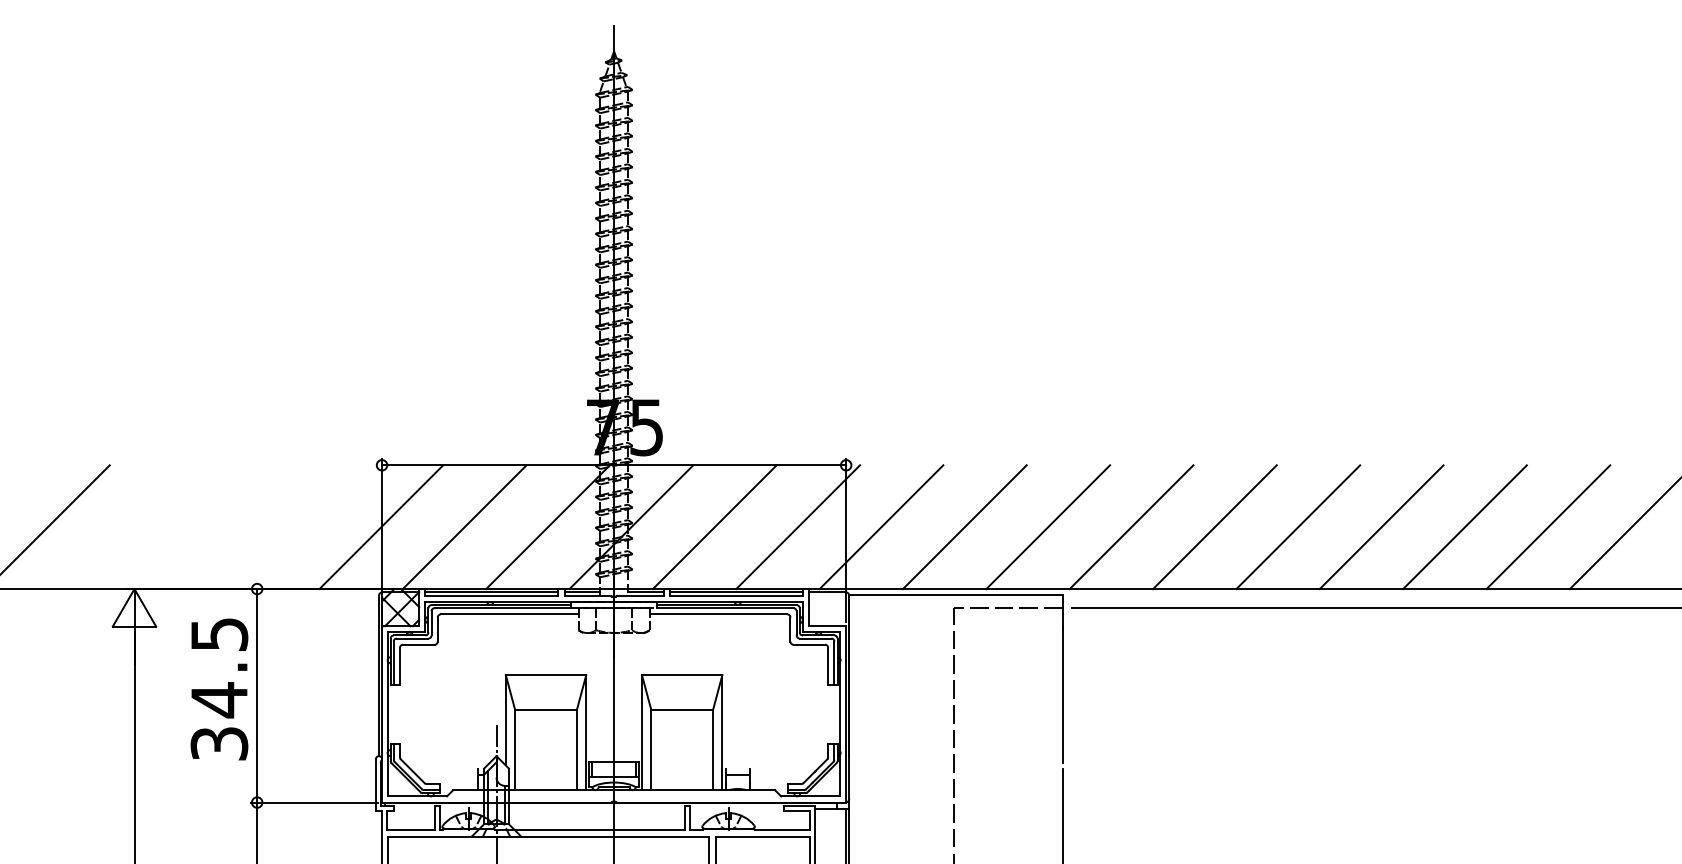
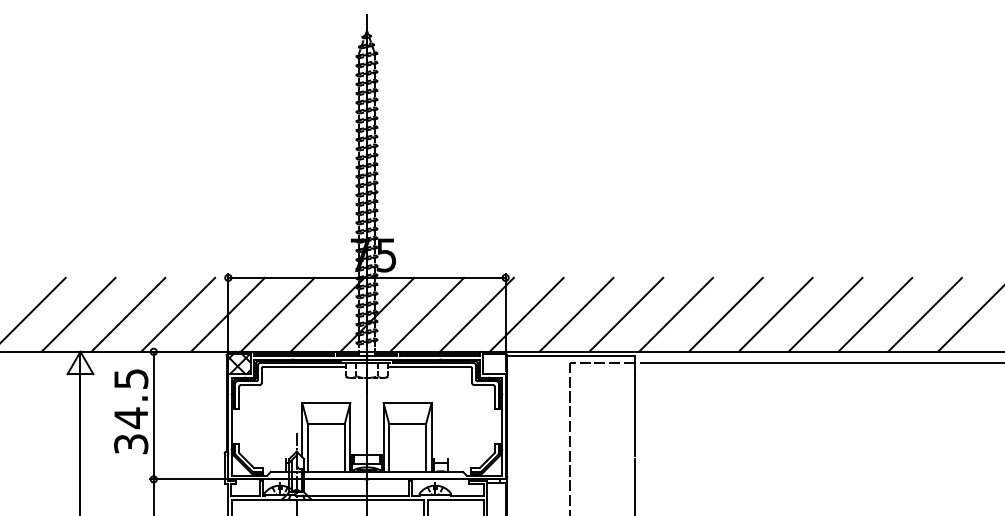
line: (131, 526) -> (78, 314), added
line: (214, 526) -> (128, 314), added
line: (298, 526) -> (178, 314), added

